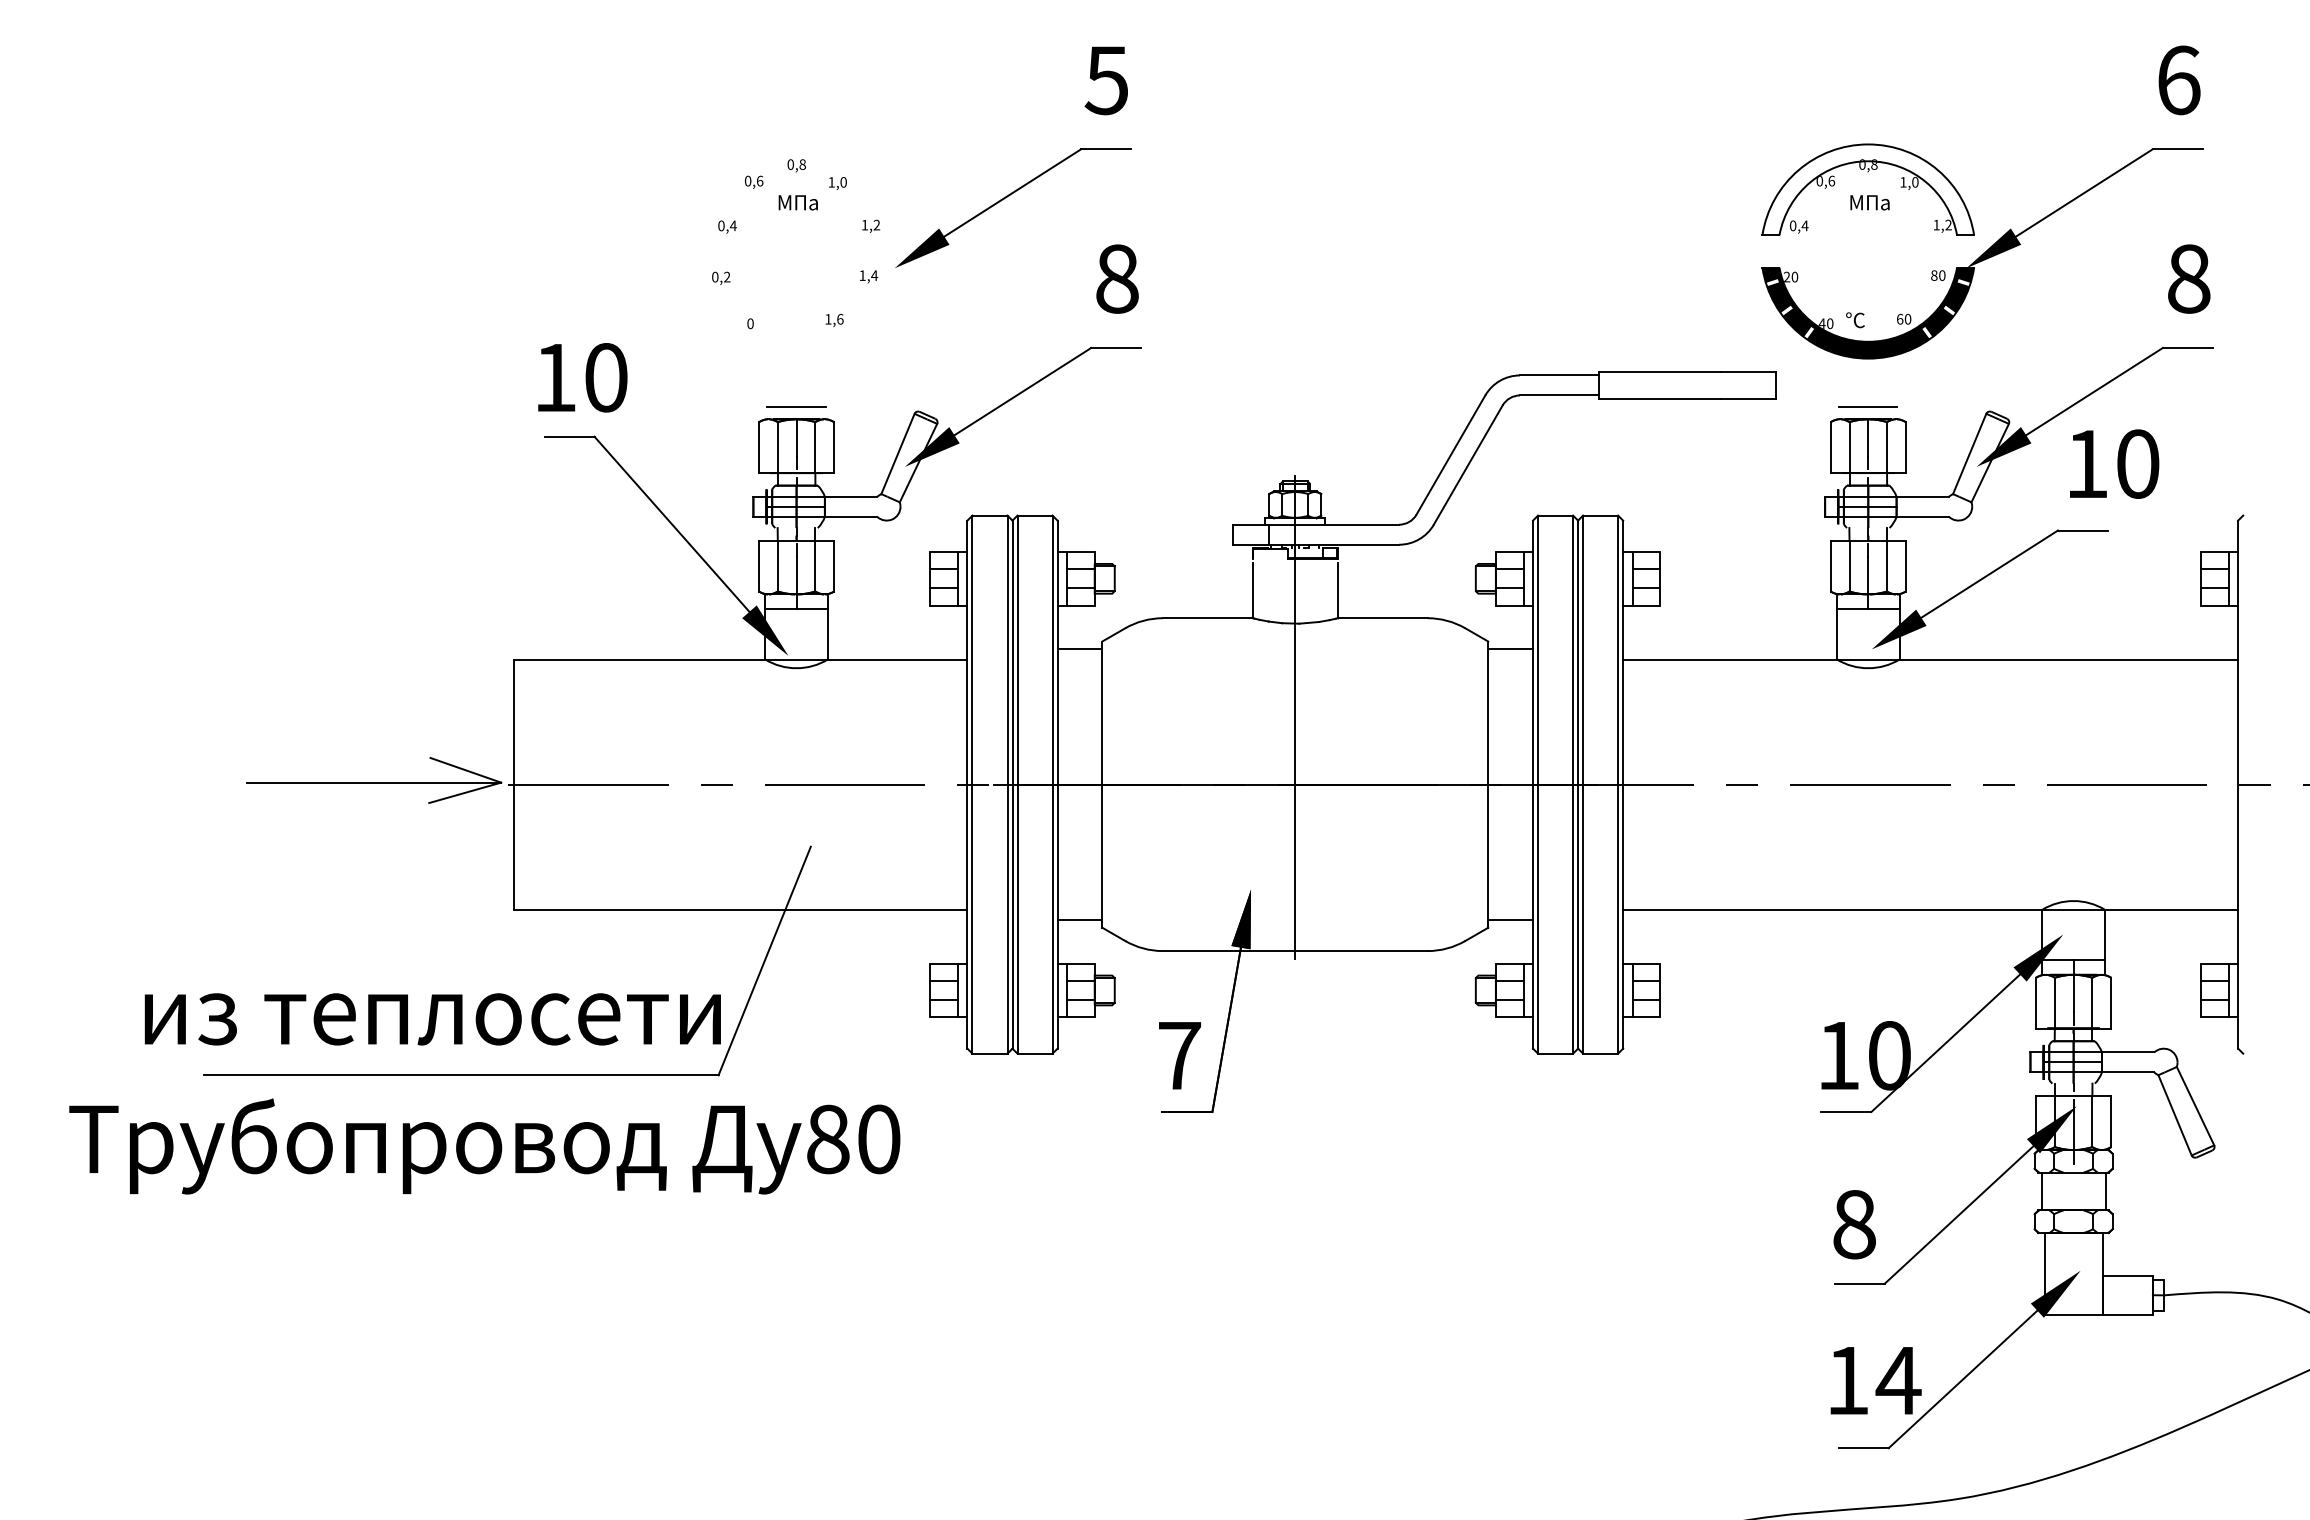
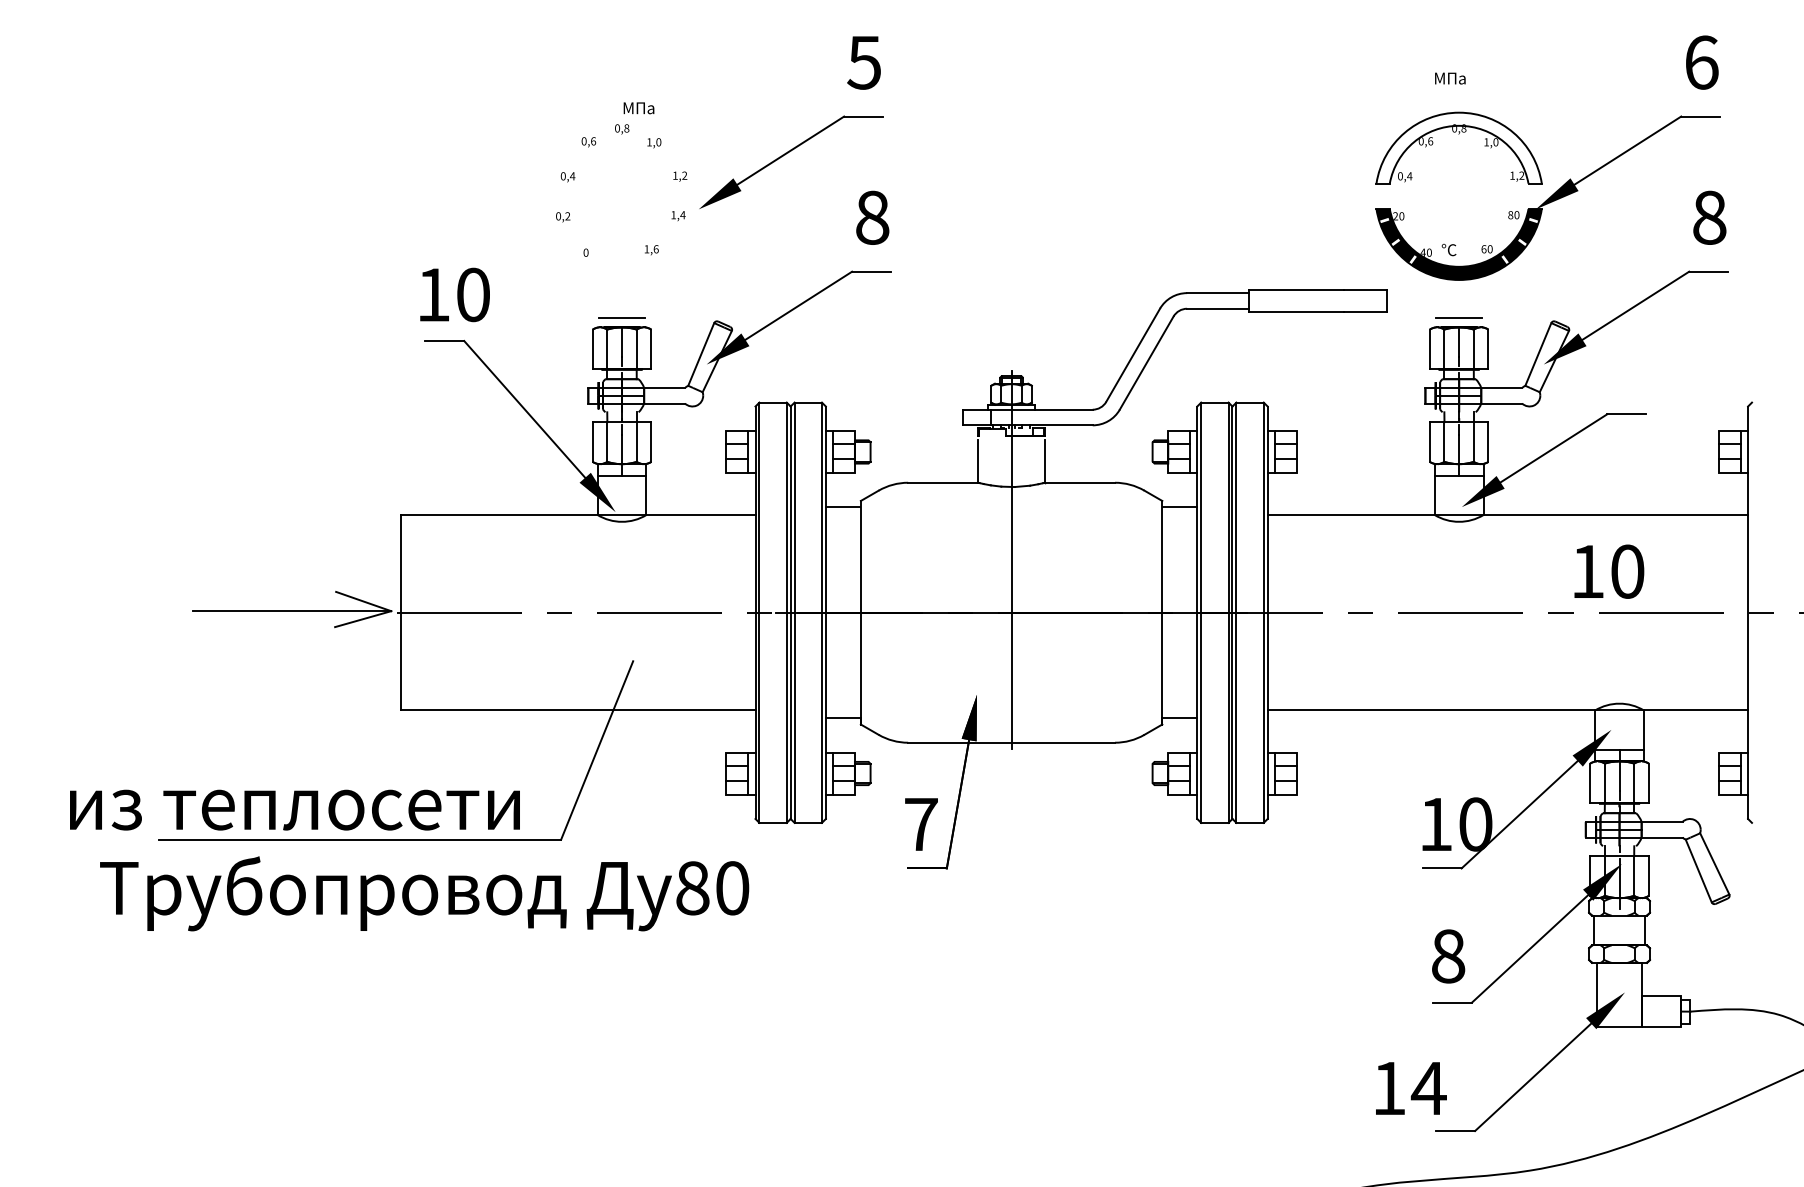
text: (797, 202) -> (638, 108), moved
text: (1869, 202) -> (1449, 78), moved
text: (2114, 463) -> (1609, 571), moved
text: (432, 1019) -> (294, 810), moved
text: (484, 1146) -> (424, 893), moved
text: (1875, 1380) -> (1410, 1088), moved

